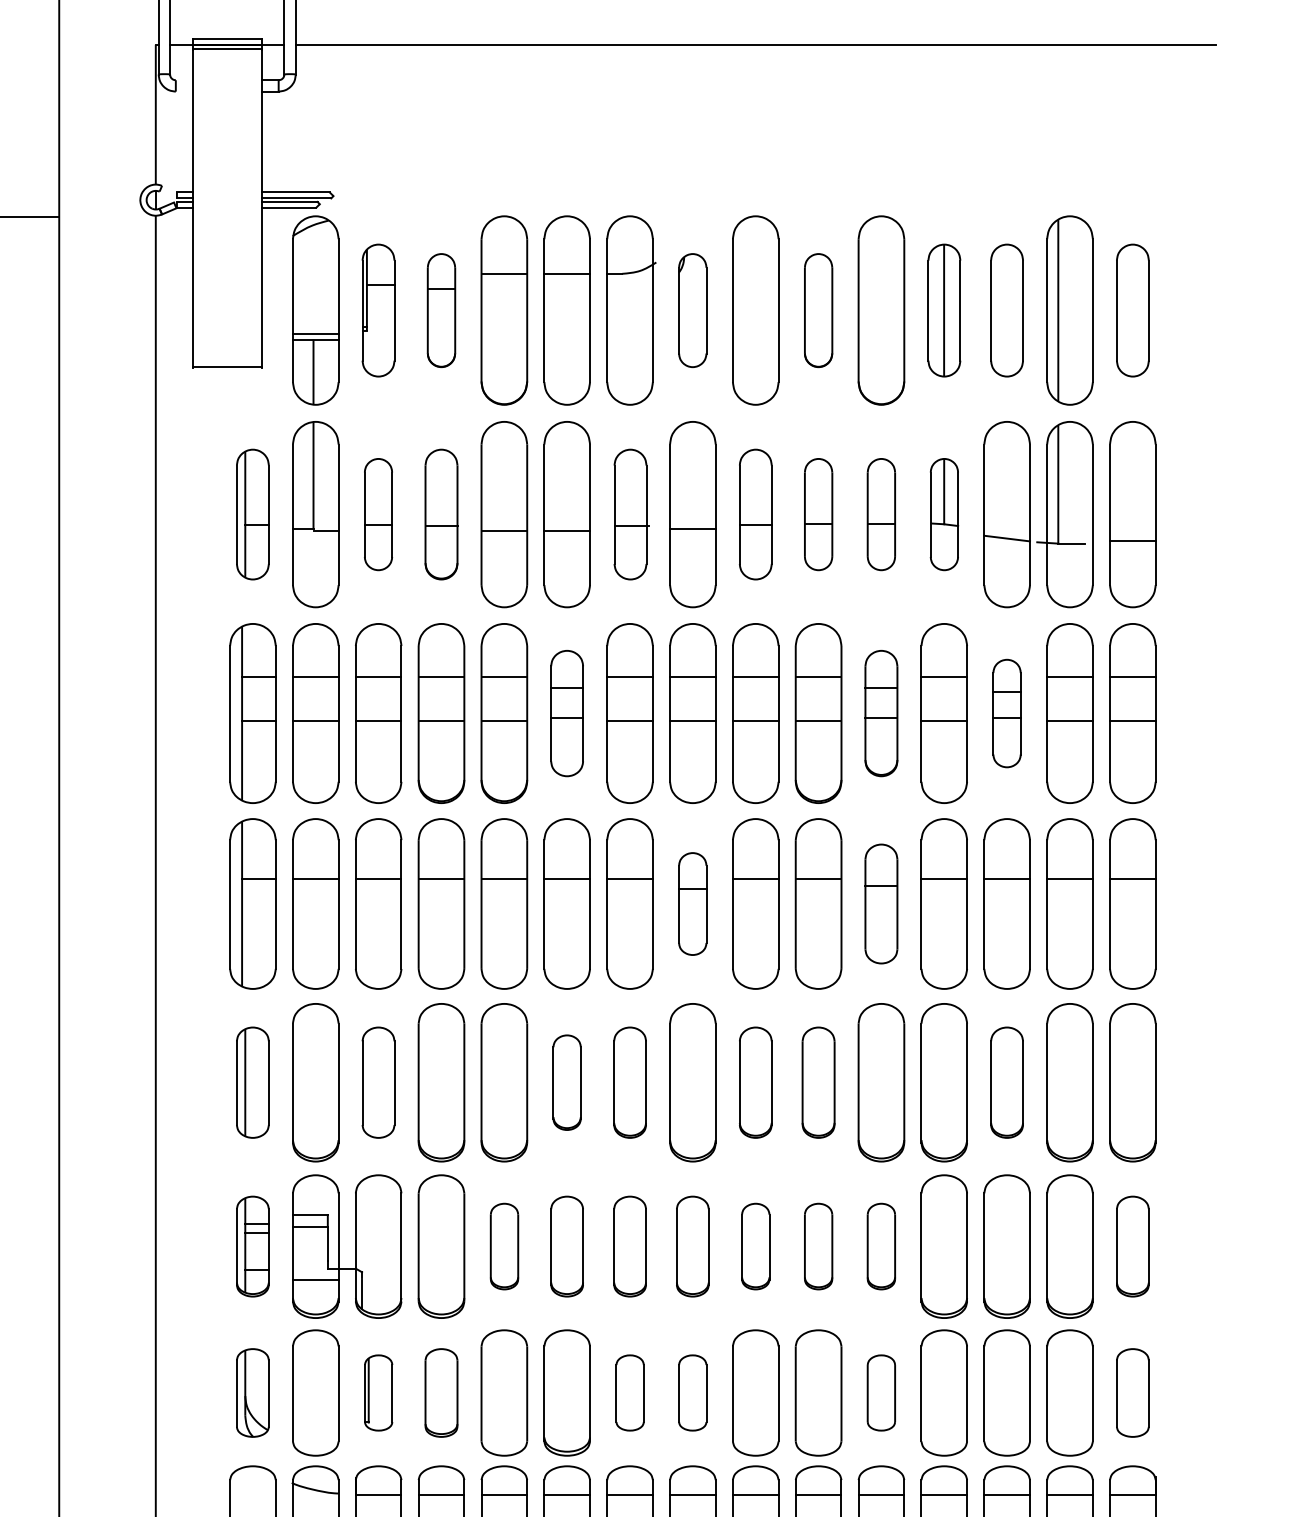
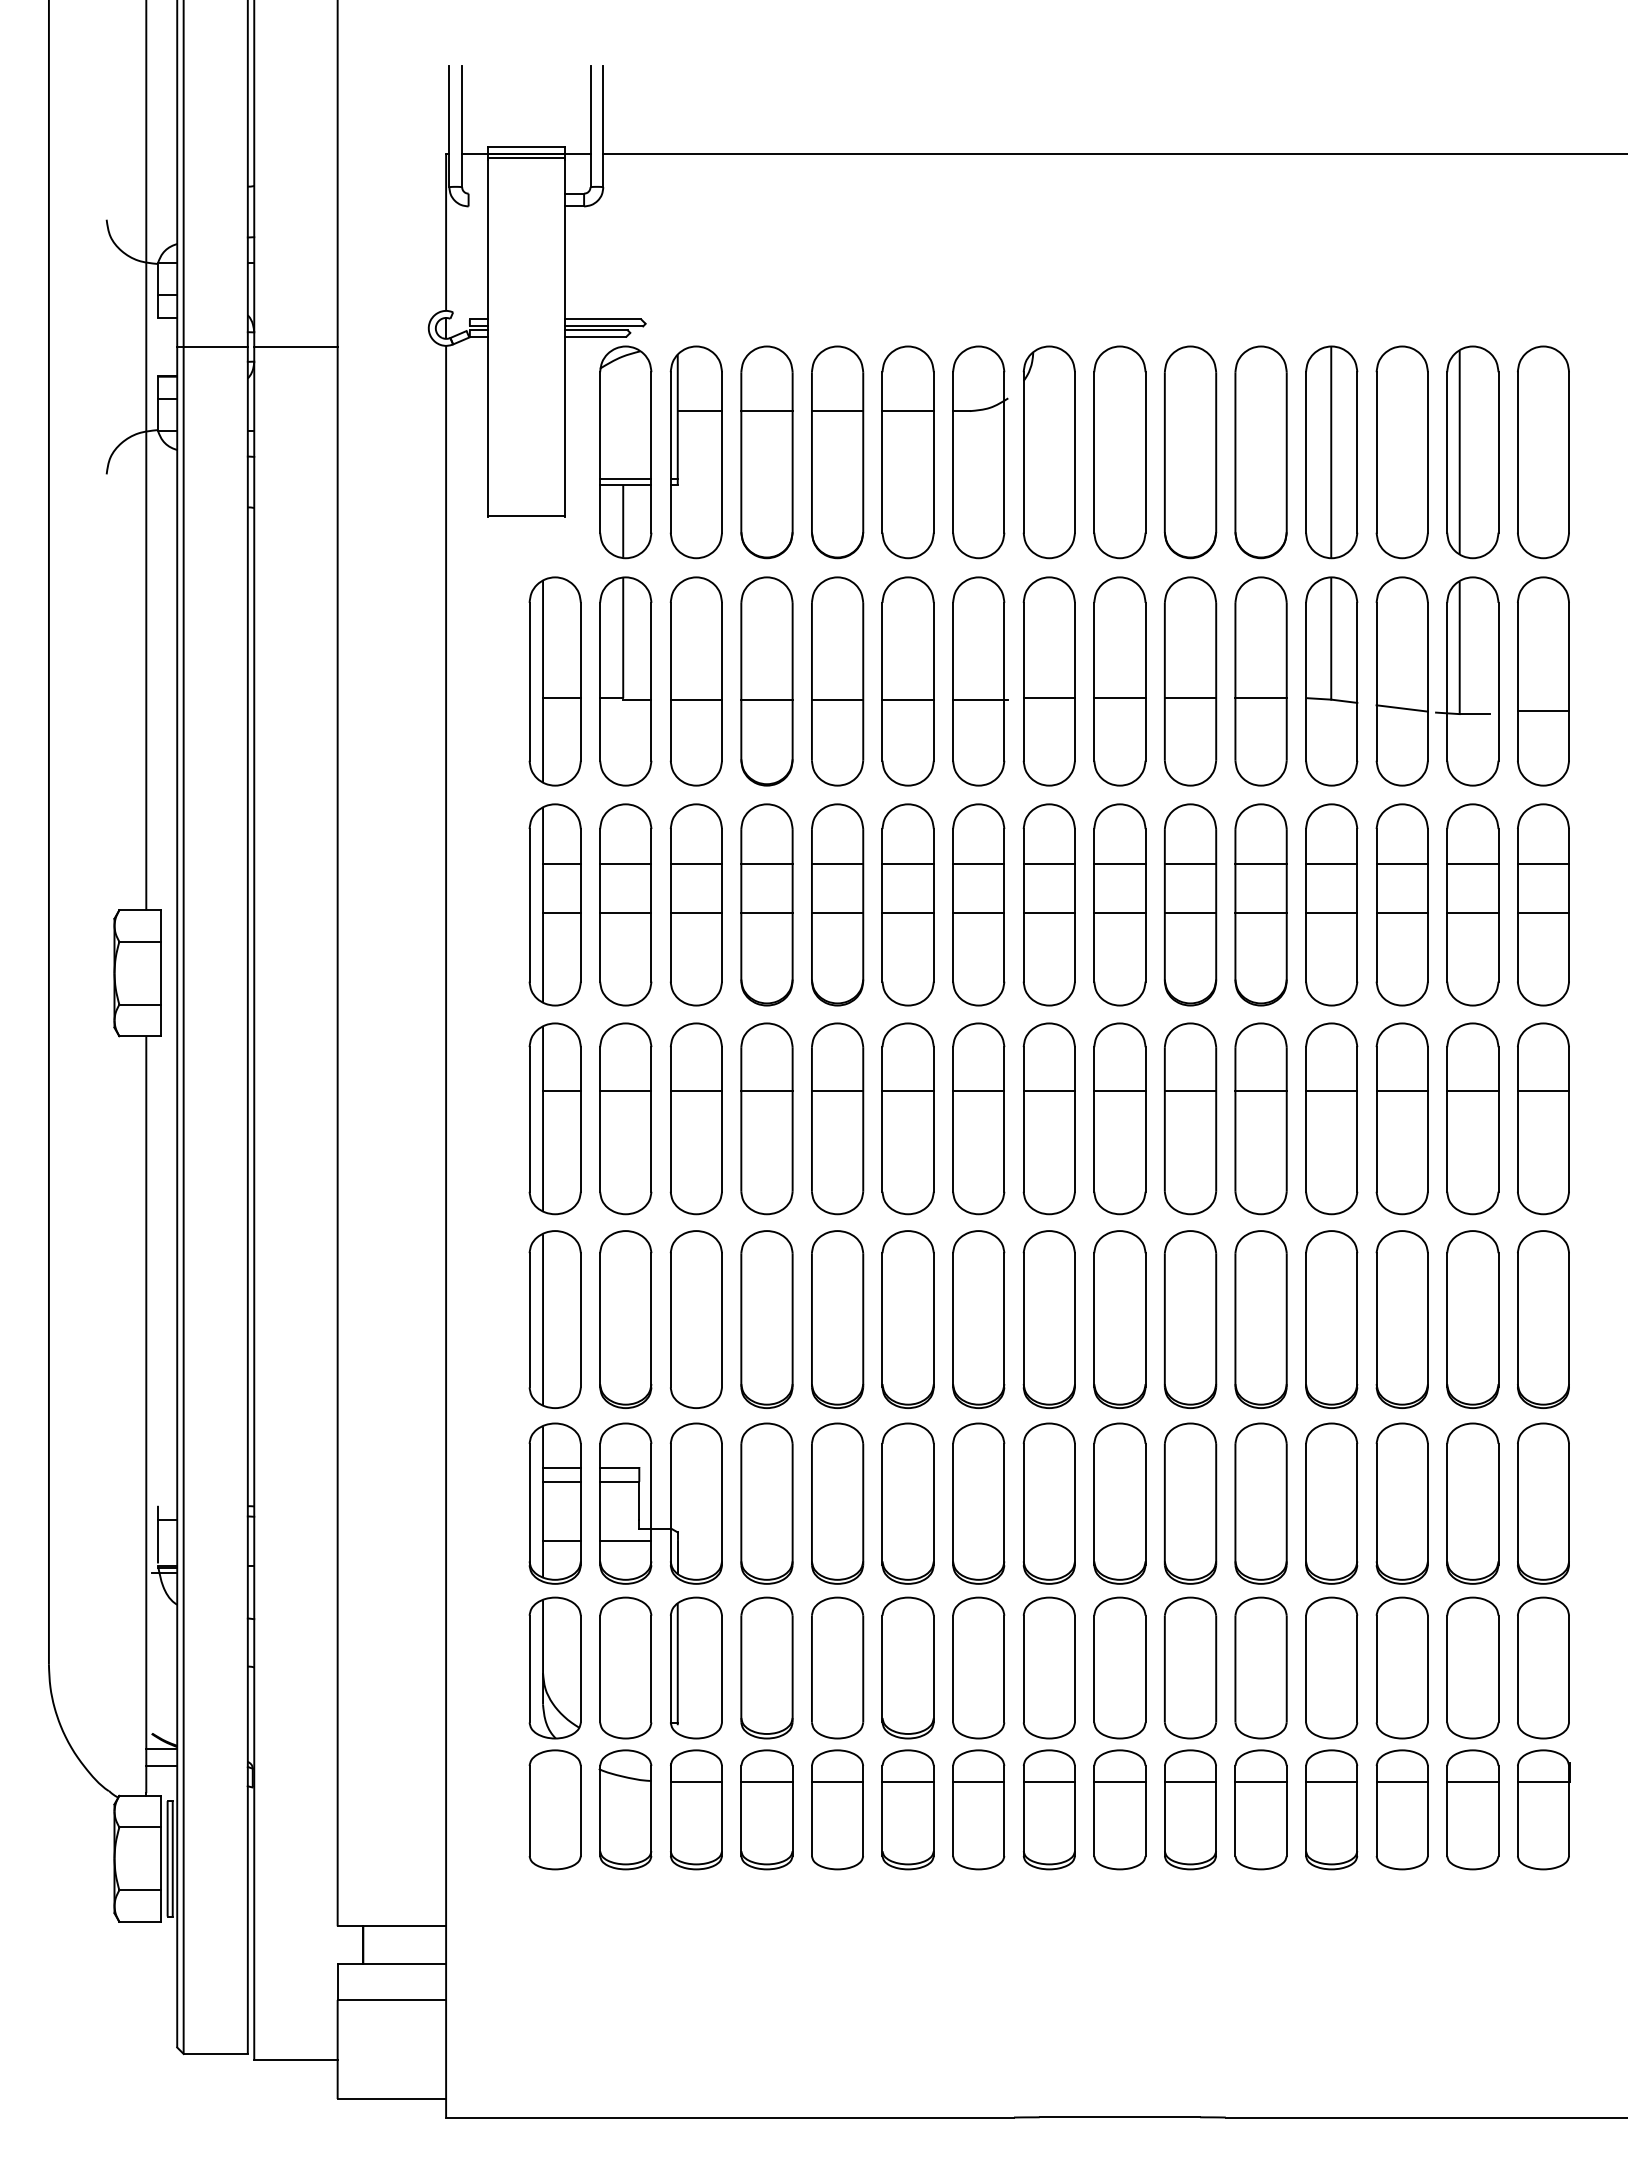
part: (377, 310) -> (695, 452), size x1.43
part: (441, 310) -> (766, 452), size x1.67
part: (692, 310) -> (1048, 452), size x1.67
part: (818, 310) -> (1190, 452), size x1.67
part: (944, 310) -> (1331, 452), size x1.43
part: (1006, 310) -> (1401, 452), size x1.43
part: (1132, 310) -> (1543, 452), size x1.43
part: (252, 514) -> (554, 681), size x1.43
part: (377, 514) -> (695, 681), size x1.67
part: (441, 514) -> (766, 681), size x1.43
part: (631, 514) -> (980, 681), size x1.43
part: (755, 514) -> (1119, 681), size x1.43
part: (818, 514) -> (1190, 681), size x1.67
part: (880, 514) -> (1260, 681), size x1.67
part: (944, 514) -> (1331, 681), size x1.67
part: (566, 713) -> (907, 904), size x1.43
part: (880, 713) -> (1260, 904), size x1.43
part: (1006, 713) -> (1401, 904), size x1.67
part: (692, 903) -> (1048, 1118), size x1.67
part: (880, 903) -> (1260, 1118), size x1.43
part: (252, 1082) -> (554, 1319), size x1.43
part: (377, 1082) -> (695, 1319), size x1.43
part: (566, 1082) -> (907, 1319), size x1.67
part: (629, 1082) -> (978, 1319), size x1.43
part: (755, 1082) -> (1119, 1319), size x1.43
part: (818, 1082) -> (1190, 1319), size x1.43
part: (1006, 1082) -> (1401, 1319), size x1.43
part: (252, 1246) -> (554, 1503), size x1.43
part: (504, 1246) -> (837, 1503), size x1.67
part: (566, 1246) -> (907, 1503), size x1.43
part: (629, 1246) -> (978, 1503), size x1.43
part: (692, 1246) -> (1048, 1503), size x1.43
part: (755, 1246) -> (1119, 1503), size x1.67
part: (818, 1246) -> (1190, 1503), size x1.67
part: (880, 1246) -> (1260, 1503), size x1.67
part: (1132, 1246) -> (1543, 1503), size x1.43
part: (252, 1392) -> (554, 1667), size x1.43
part: (378, 1392) -> (696, 1667), size x1.67
part: (441, 1392) -> (766, 1667), size x1.43
part: (629, 1392) -> (978, 1667), size x1.67
part: (692, 1392) -> (1048, 1667), size x1.67
part: (880, 1392) -> (1260, 1667), size x1.67
part: (1132, 1392) -> (1543, 1667), size x1.43

